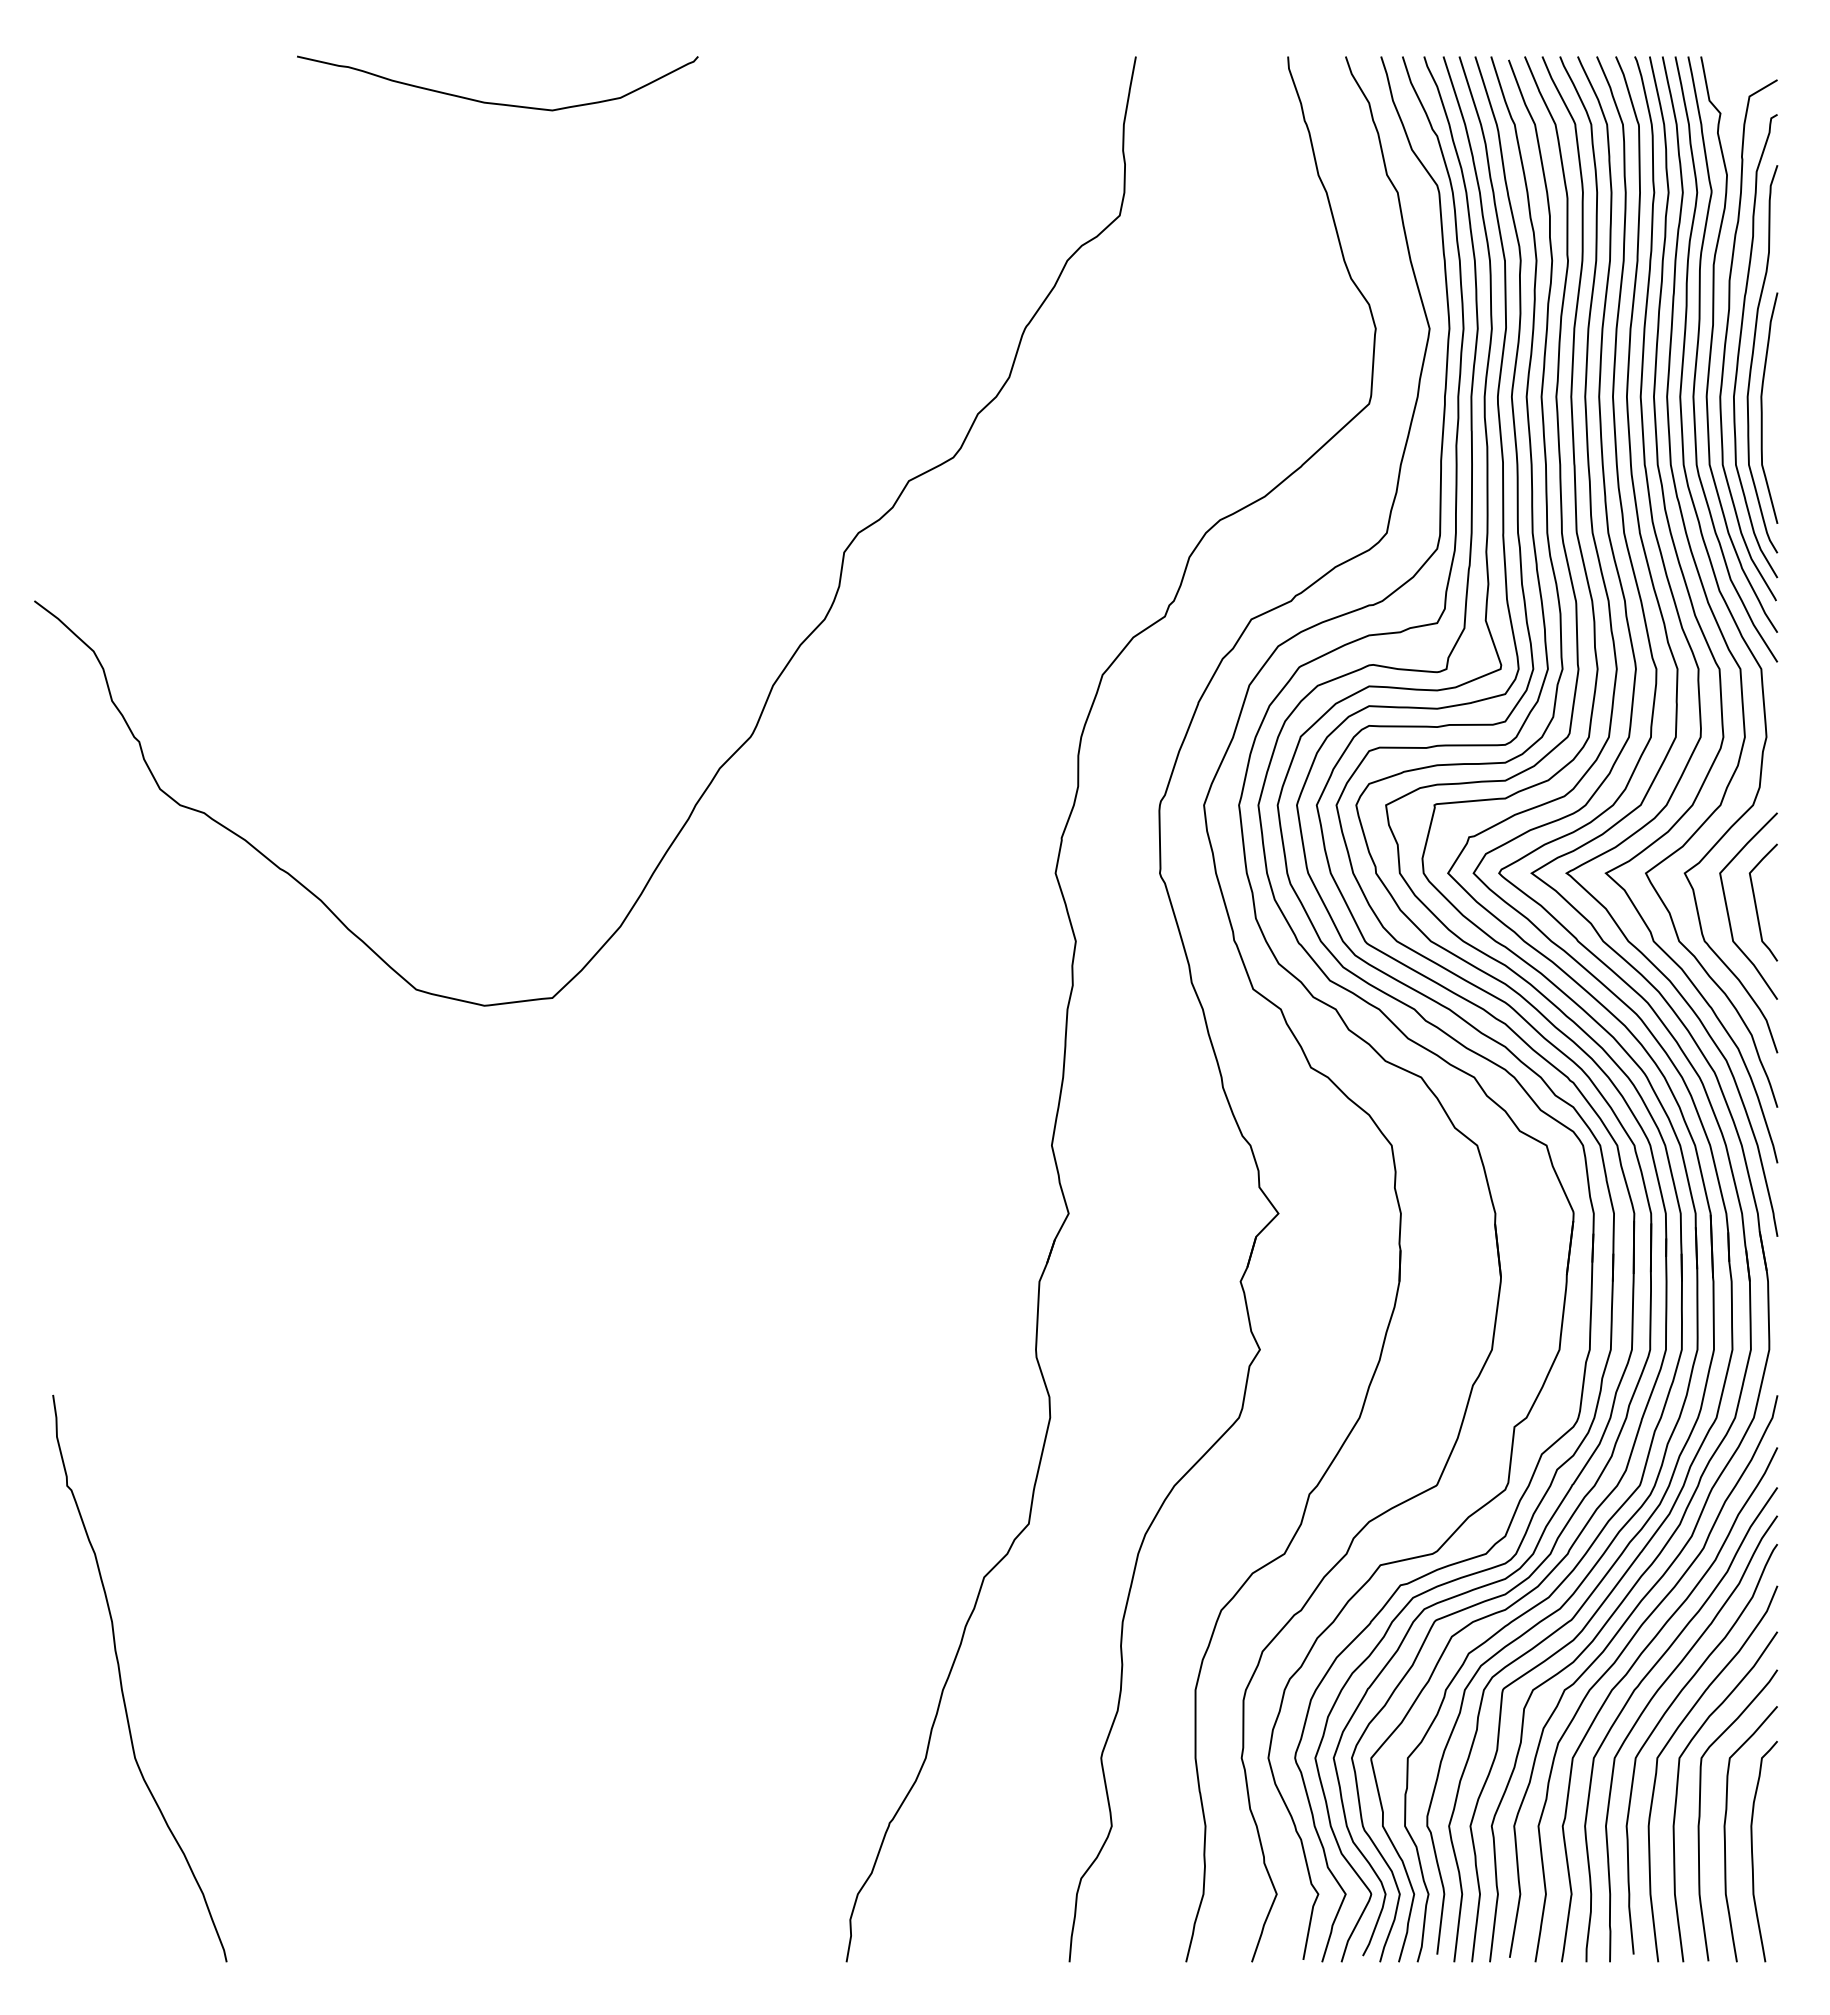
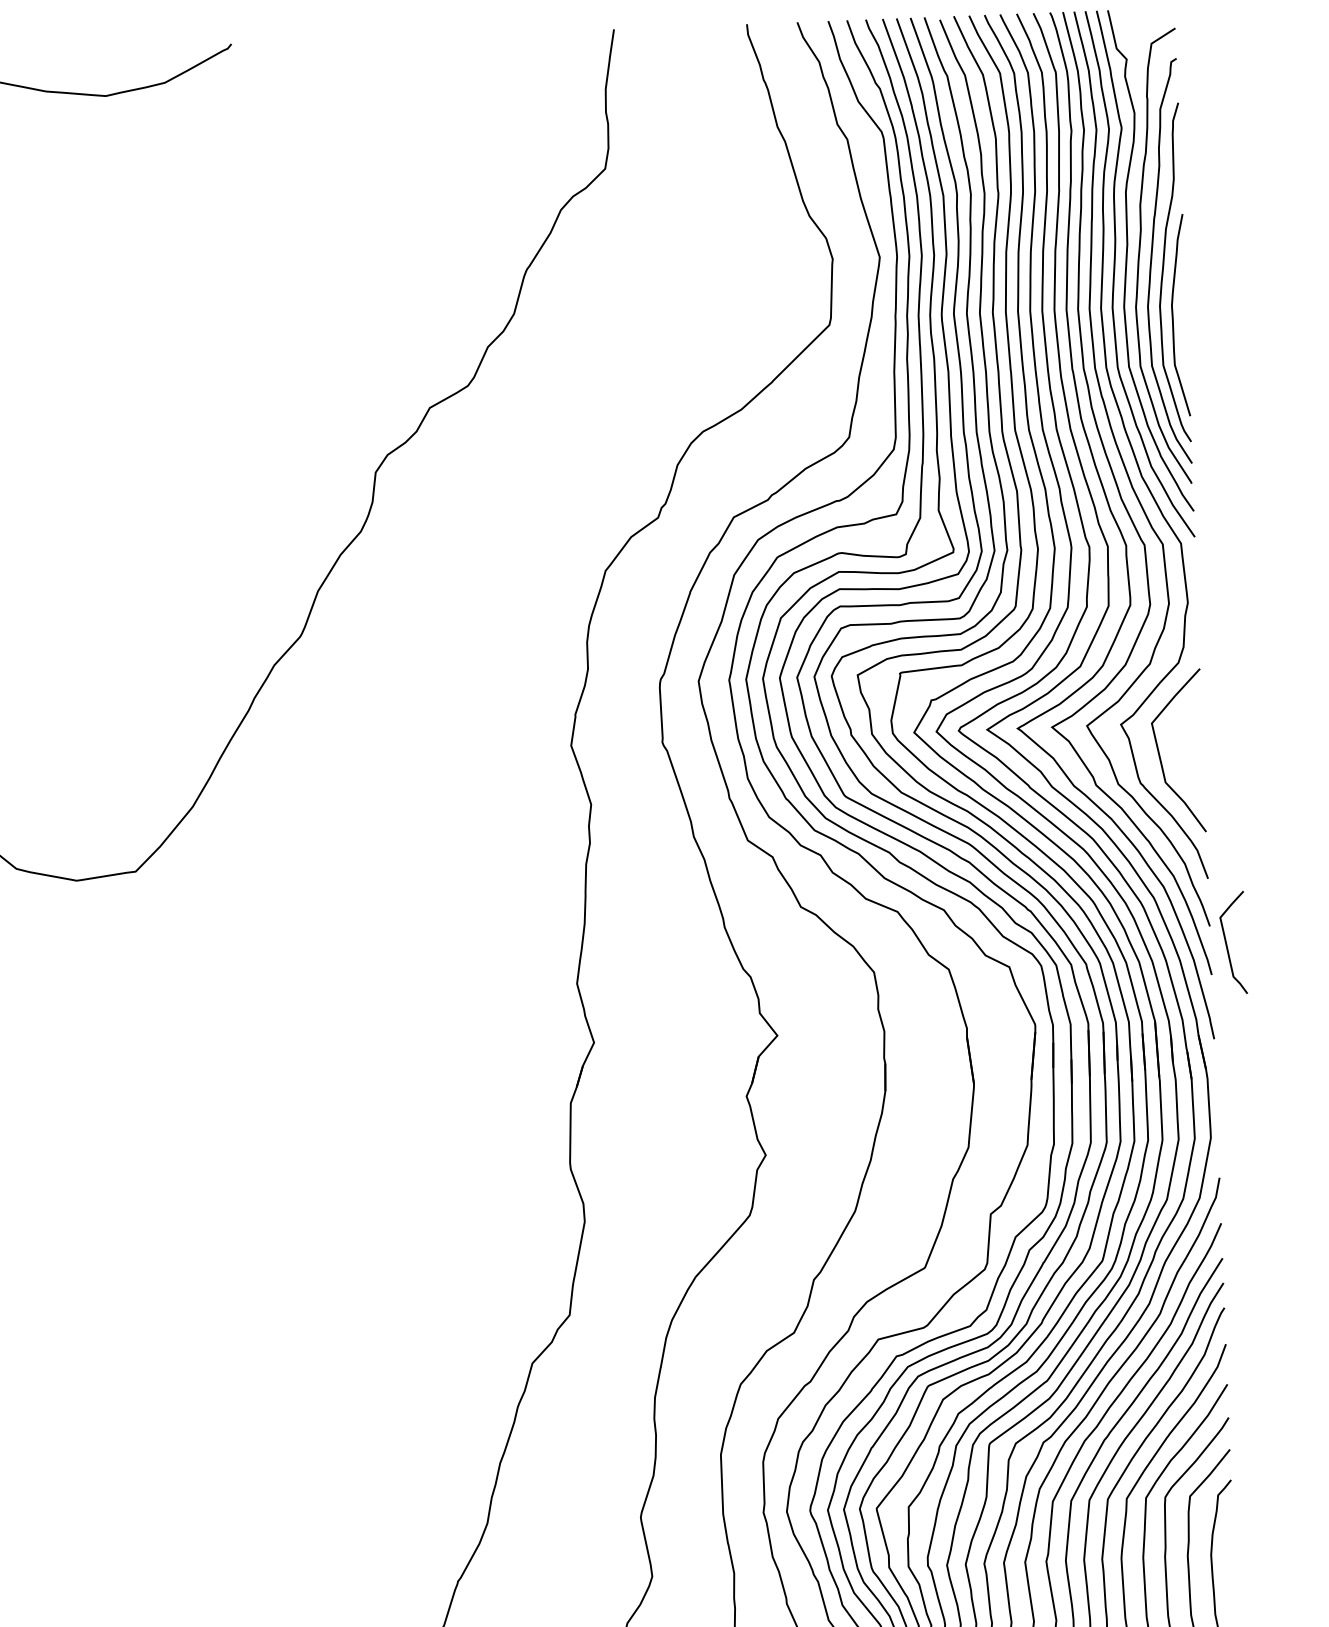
curve: (1756, 902) -> (1227, 943), moved

